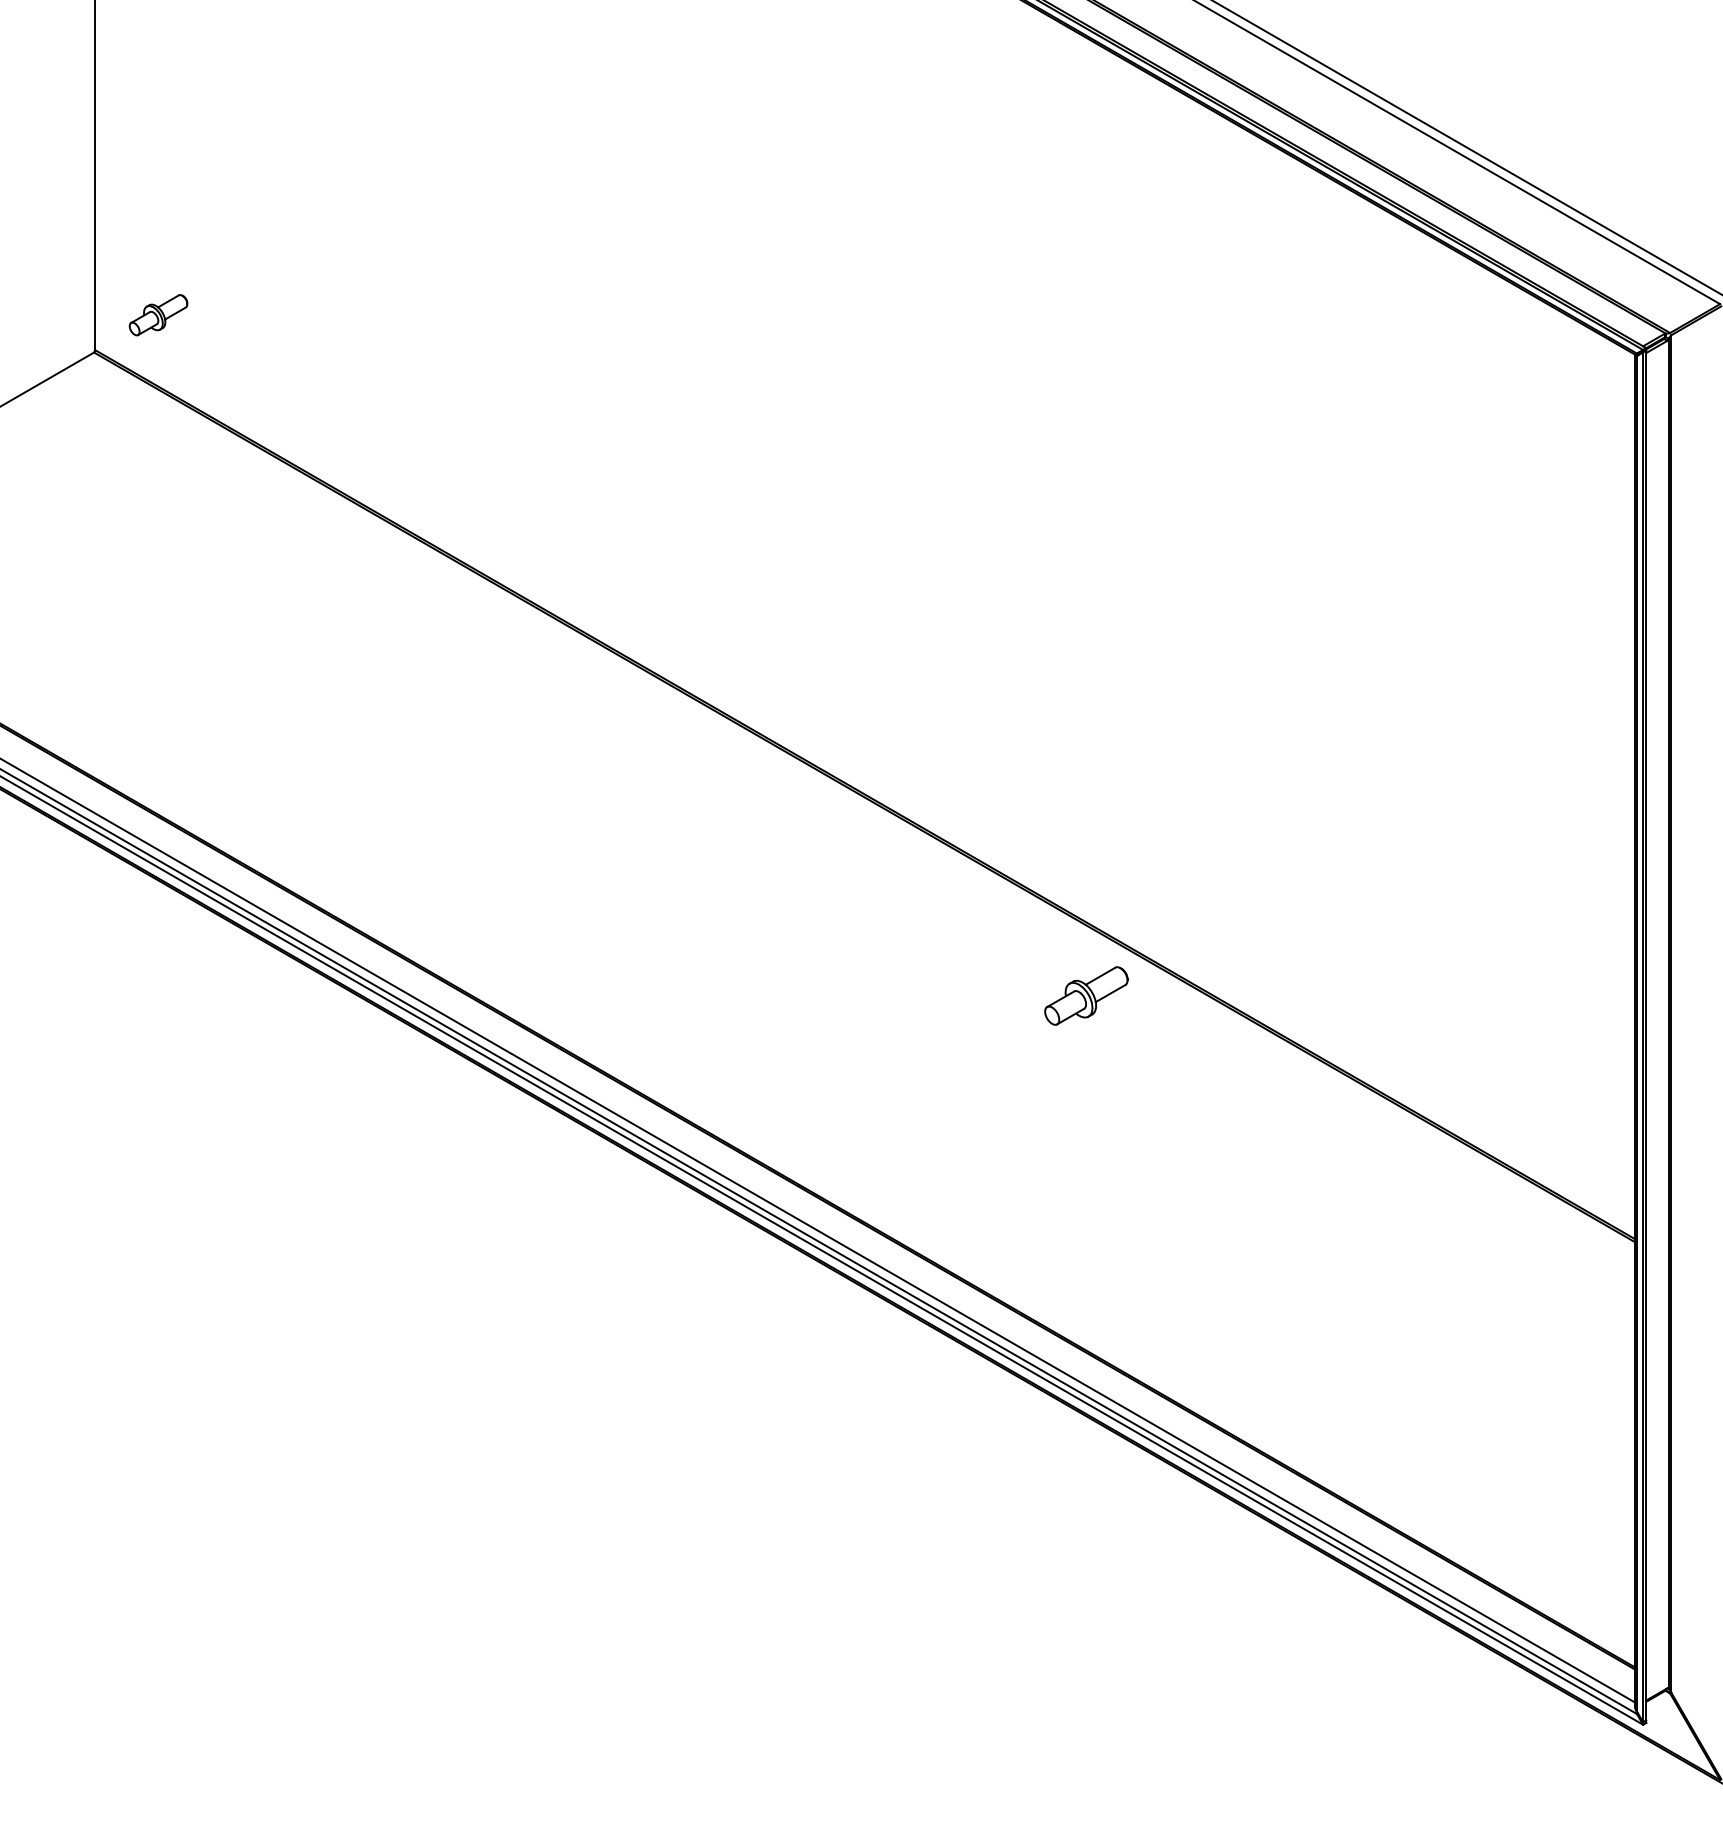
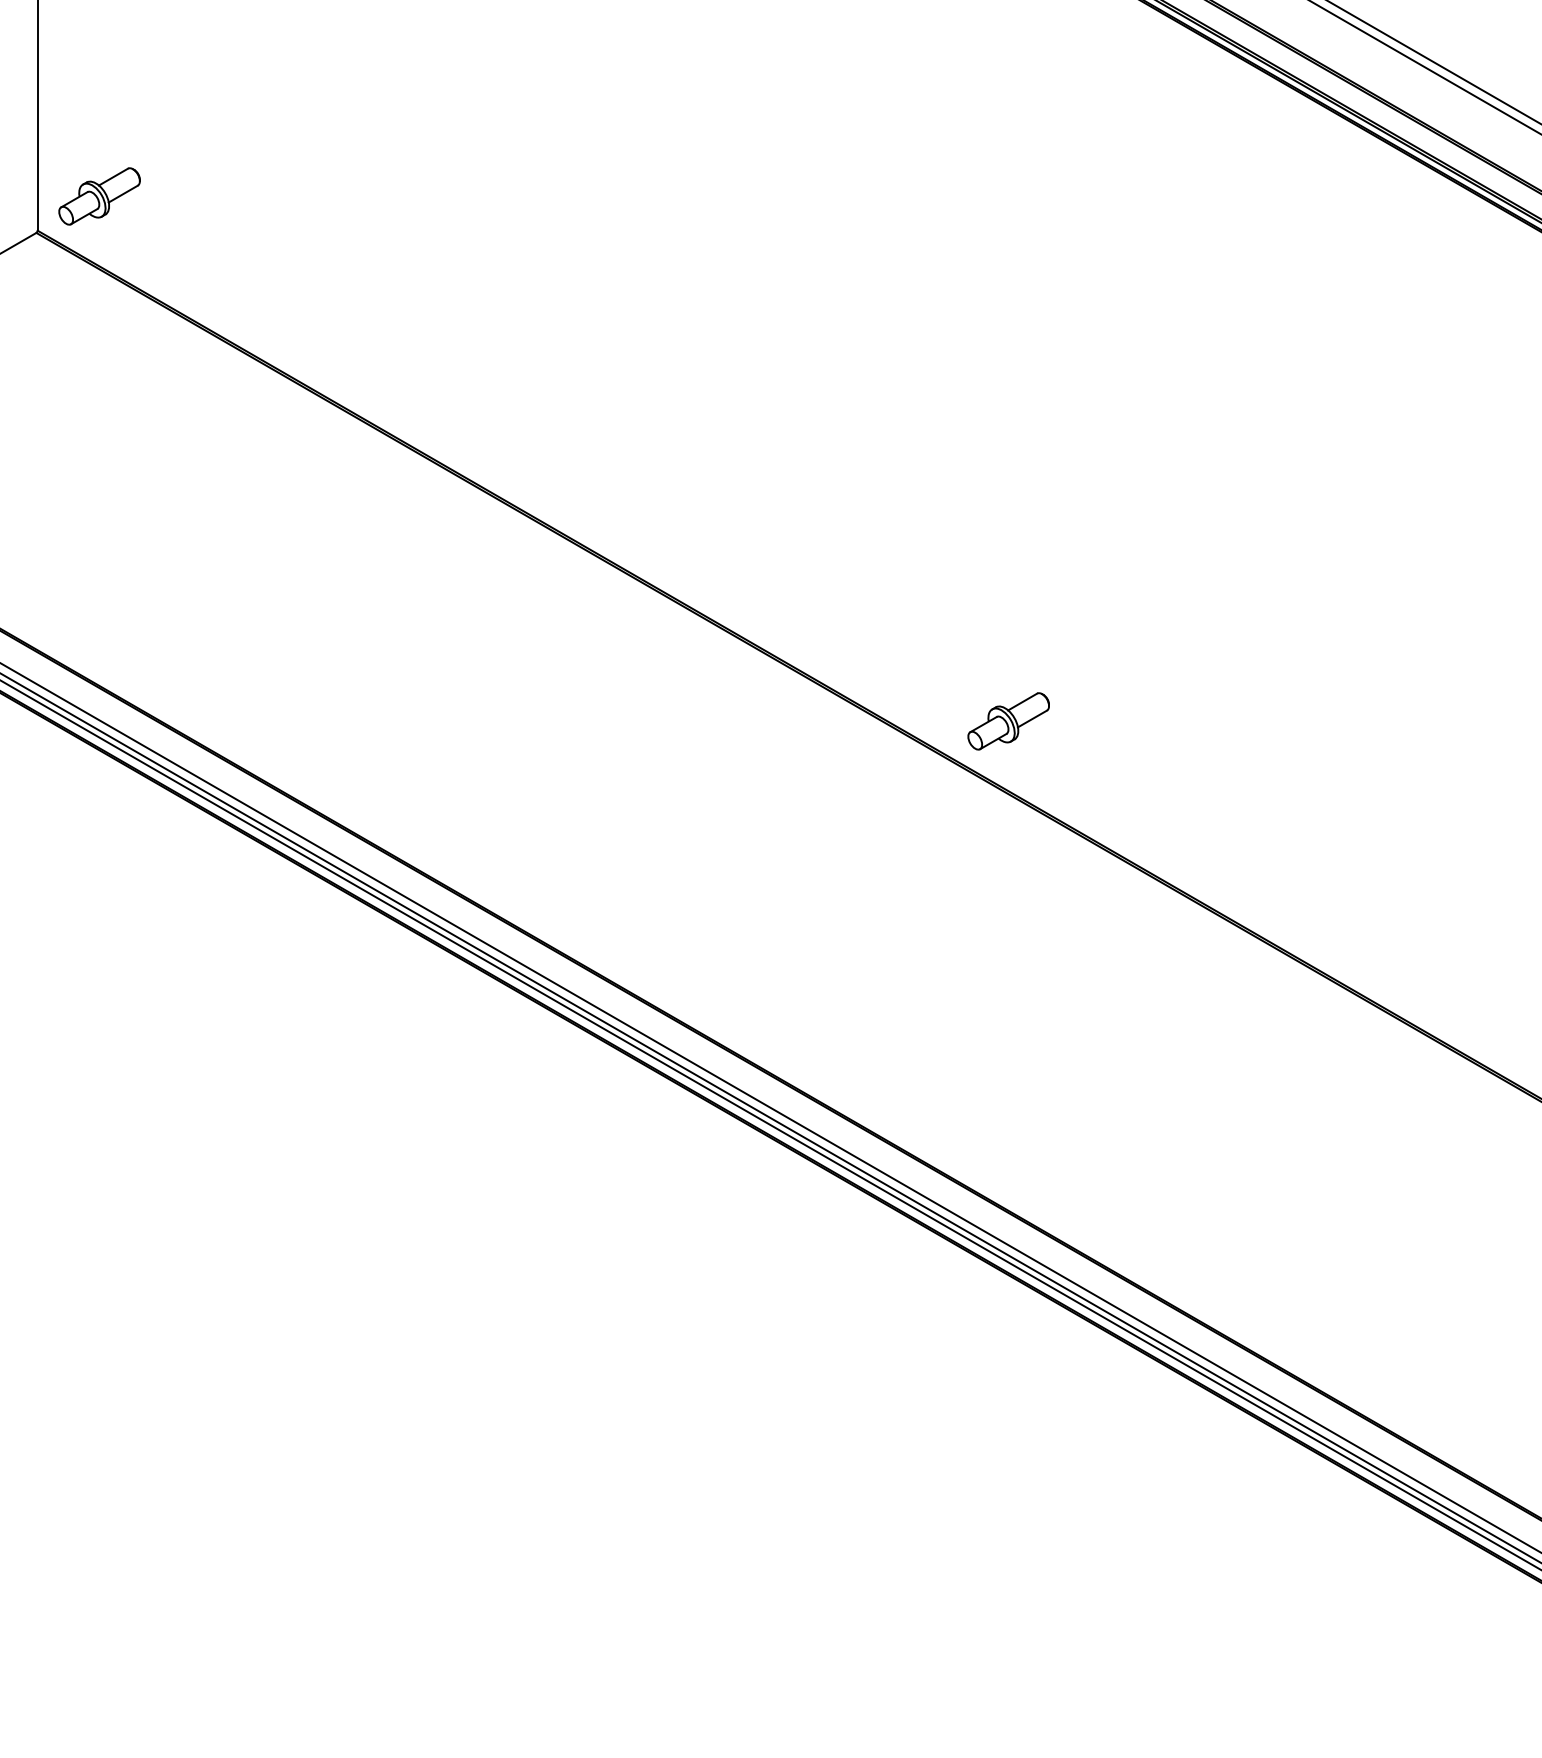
part: (158, 314) -> (99, 195), size x1.43
part: (1086, 995) -> (1008, 720), moved

